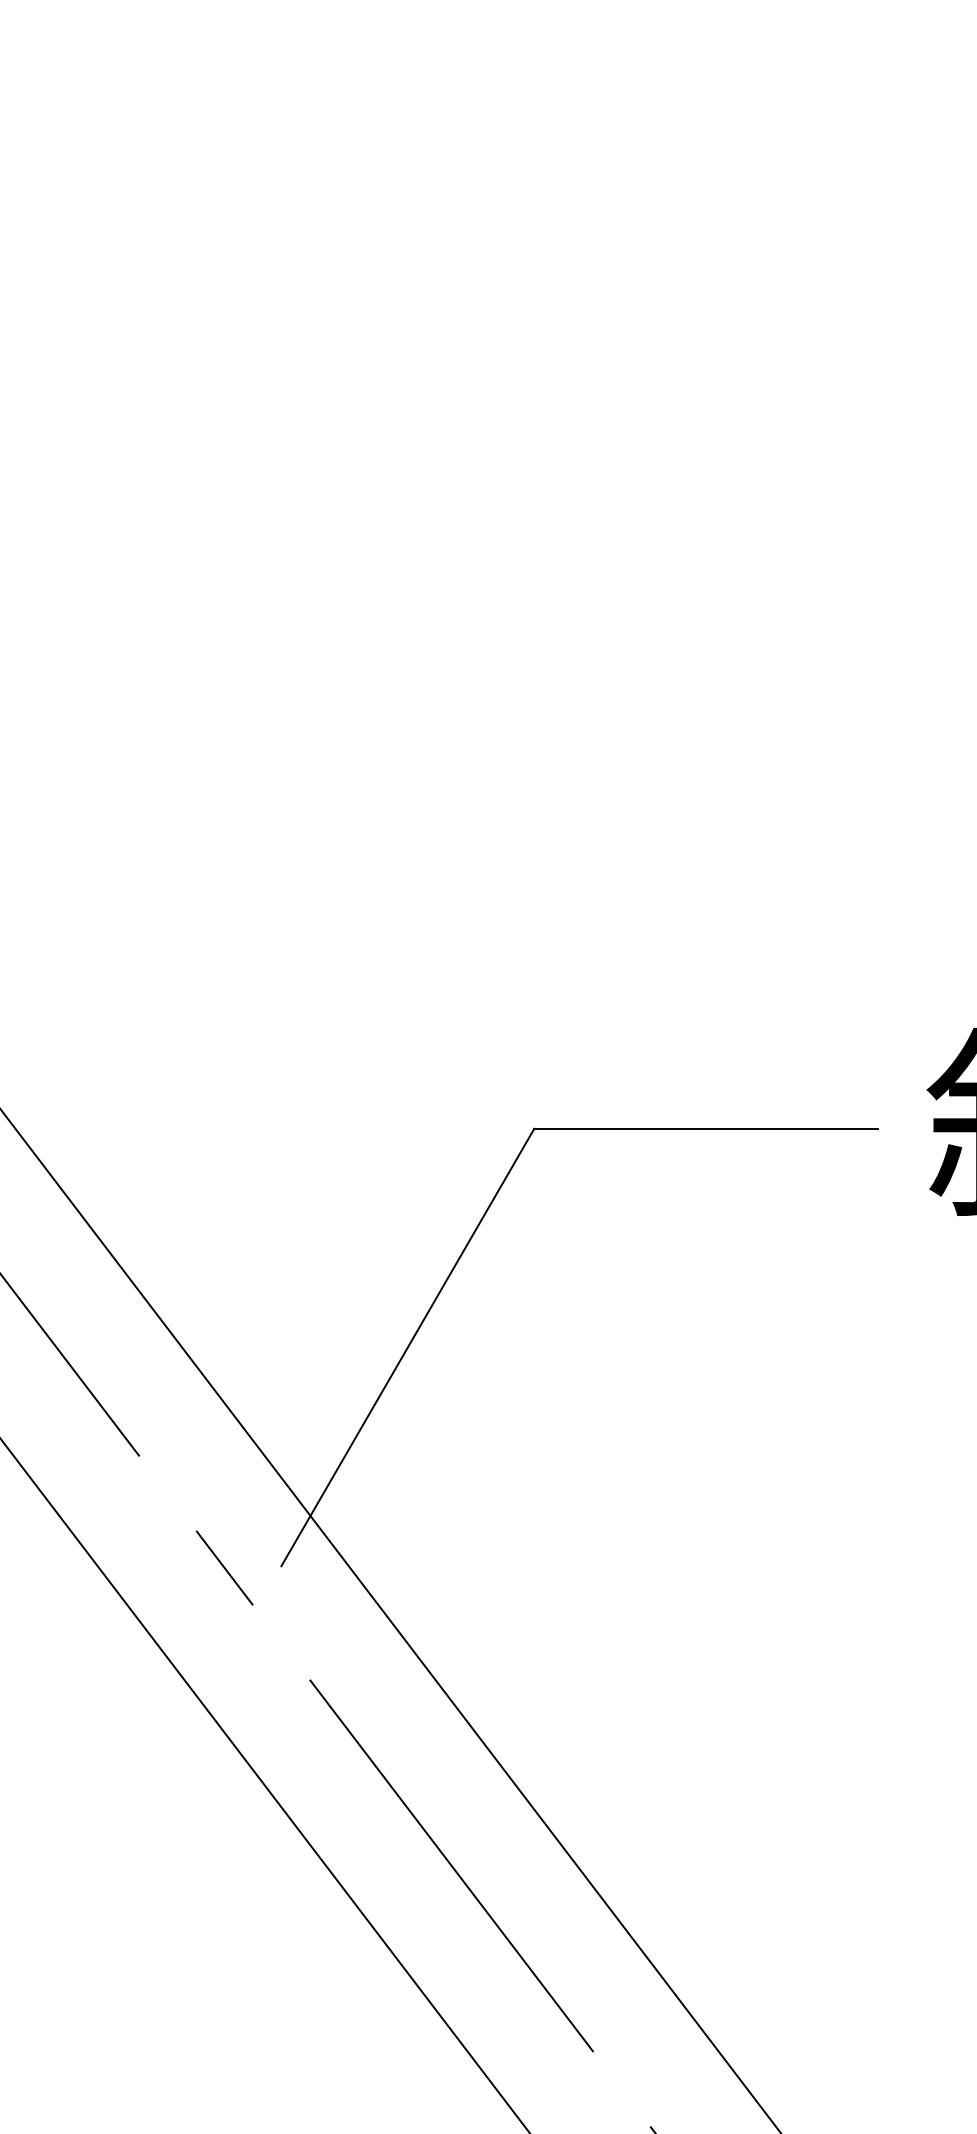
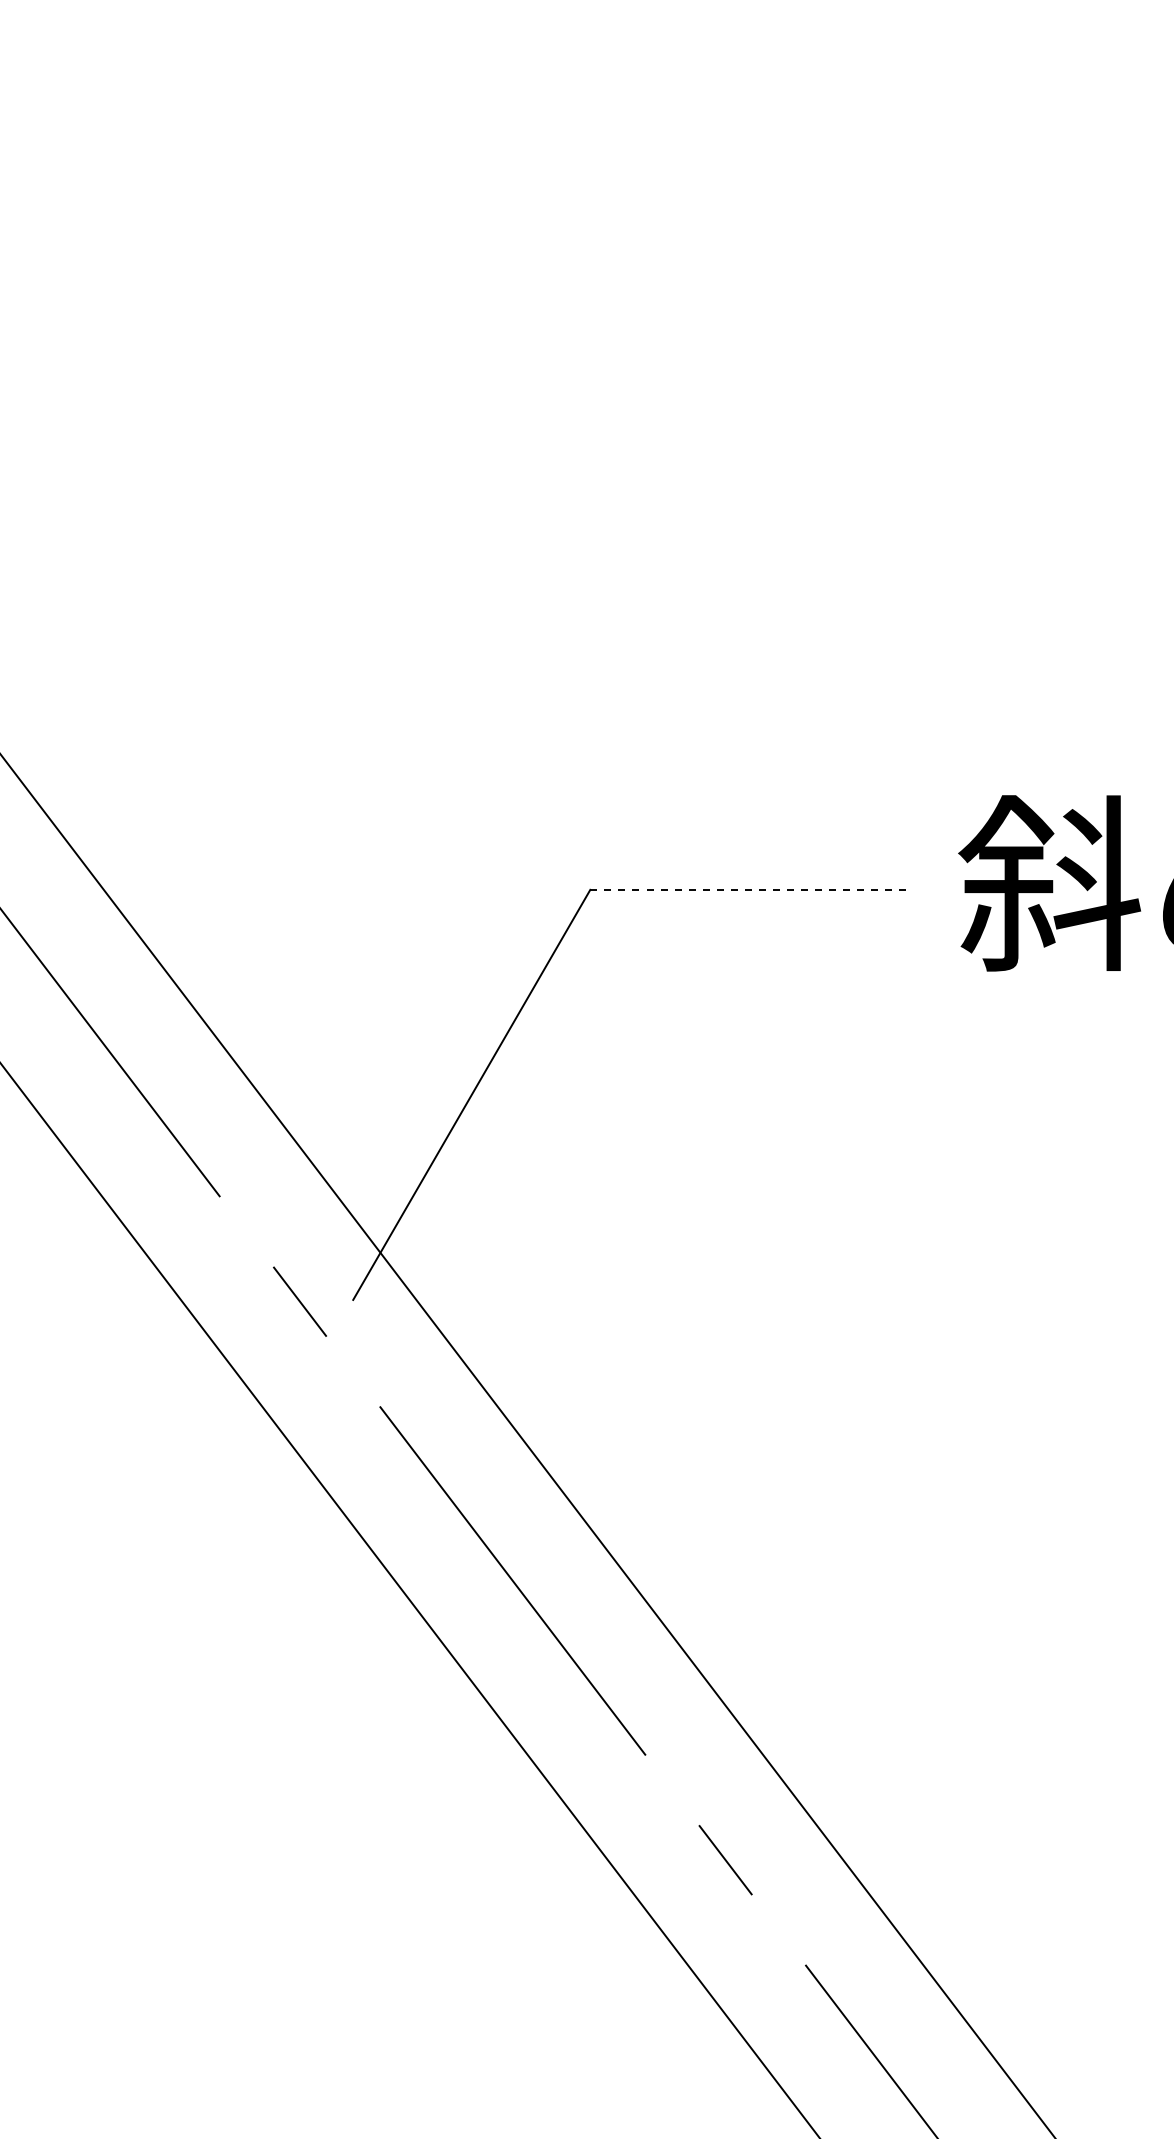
line: (707, 1128) -> (752, 889), solid -> dashed

